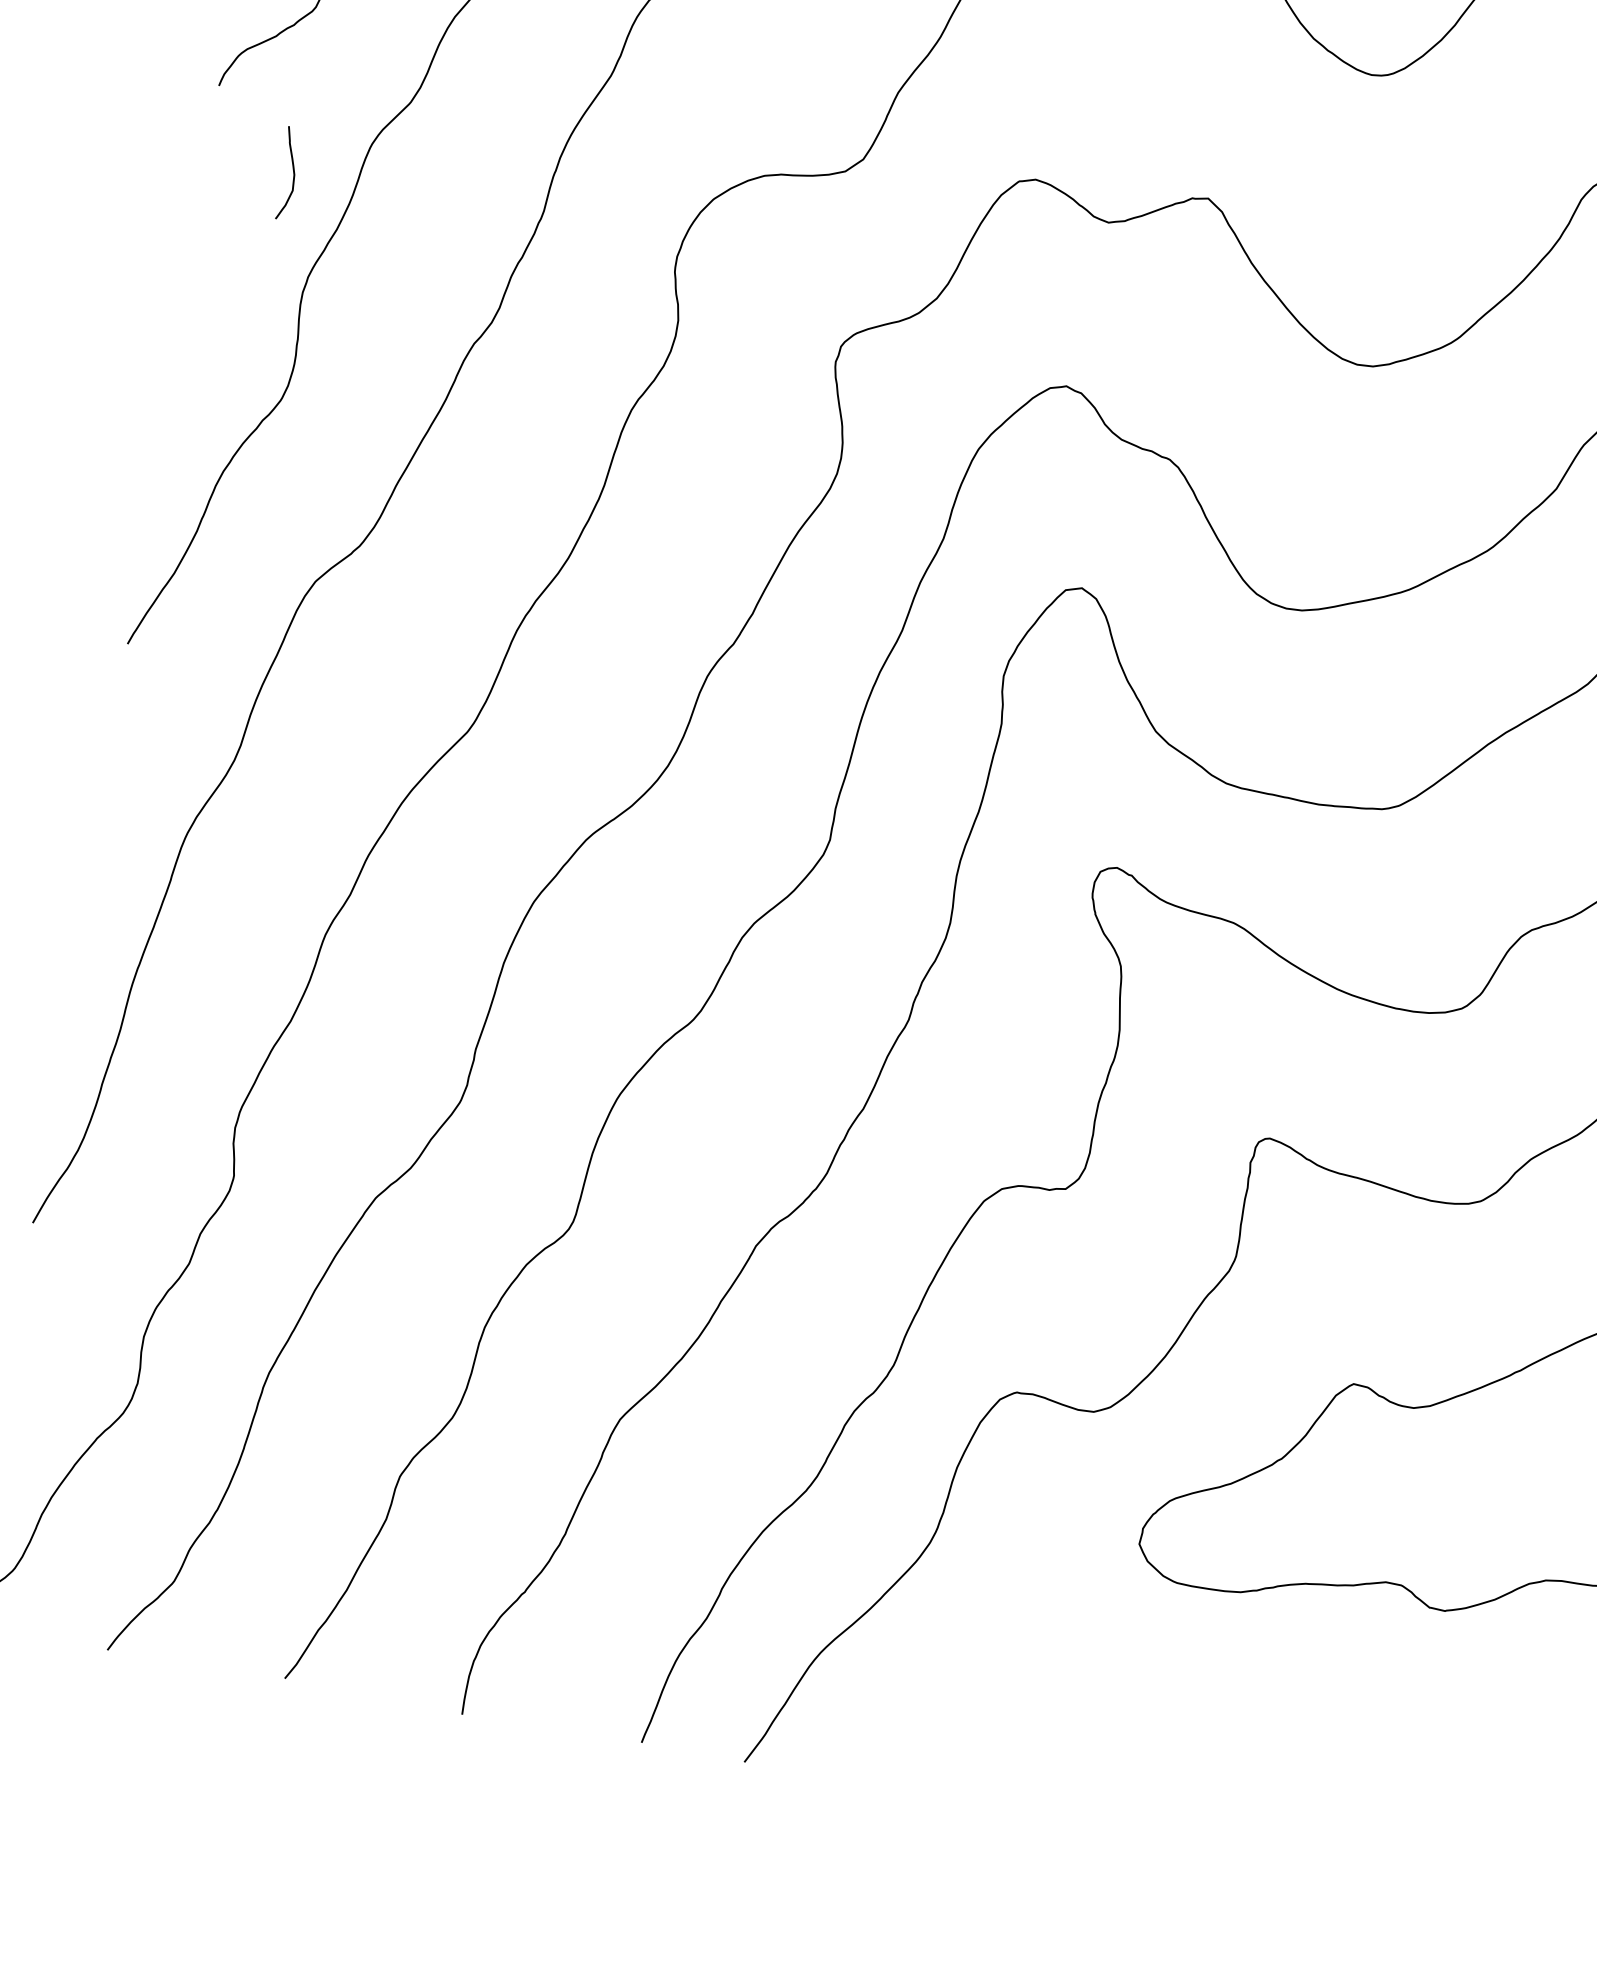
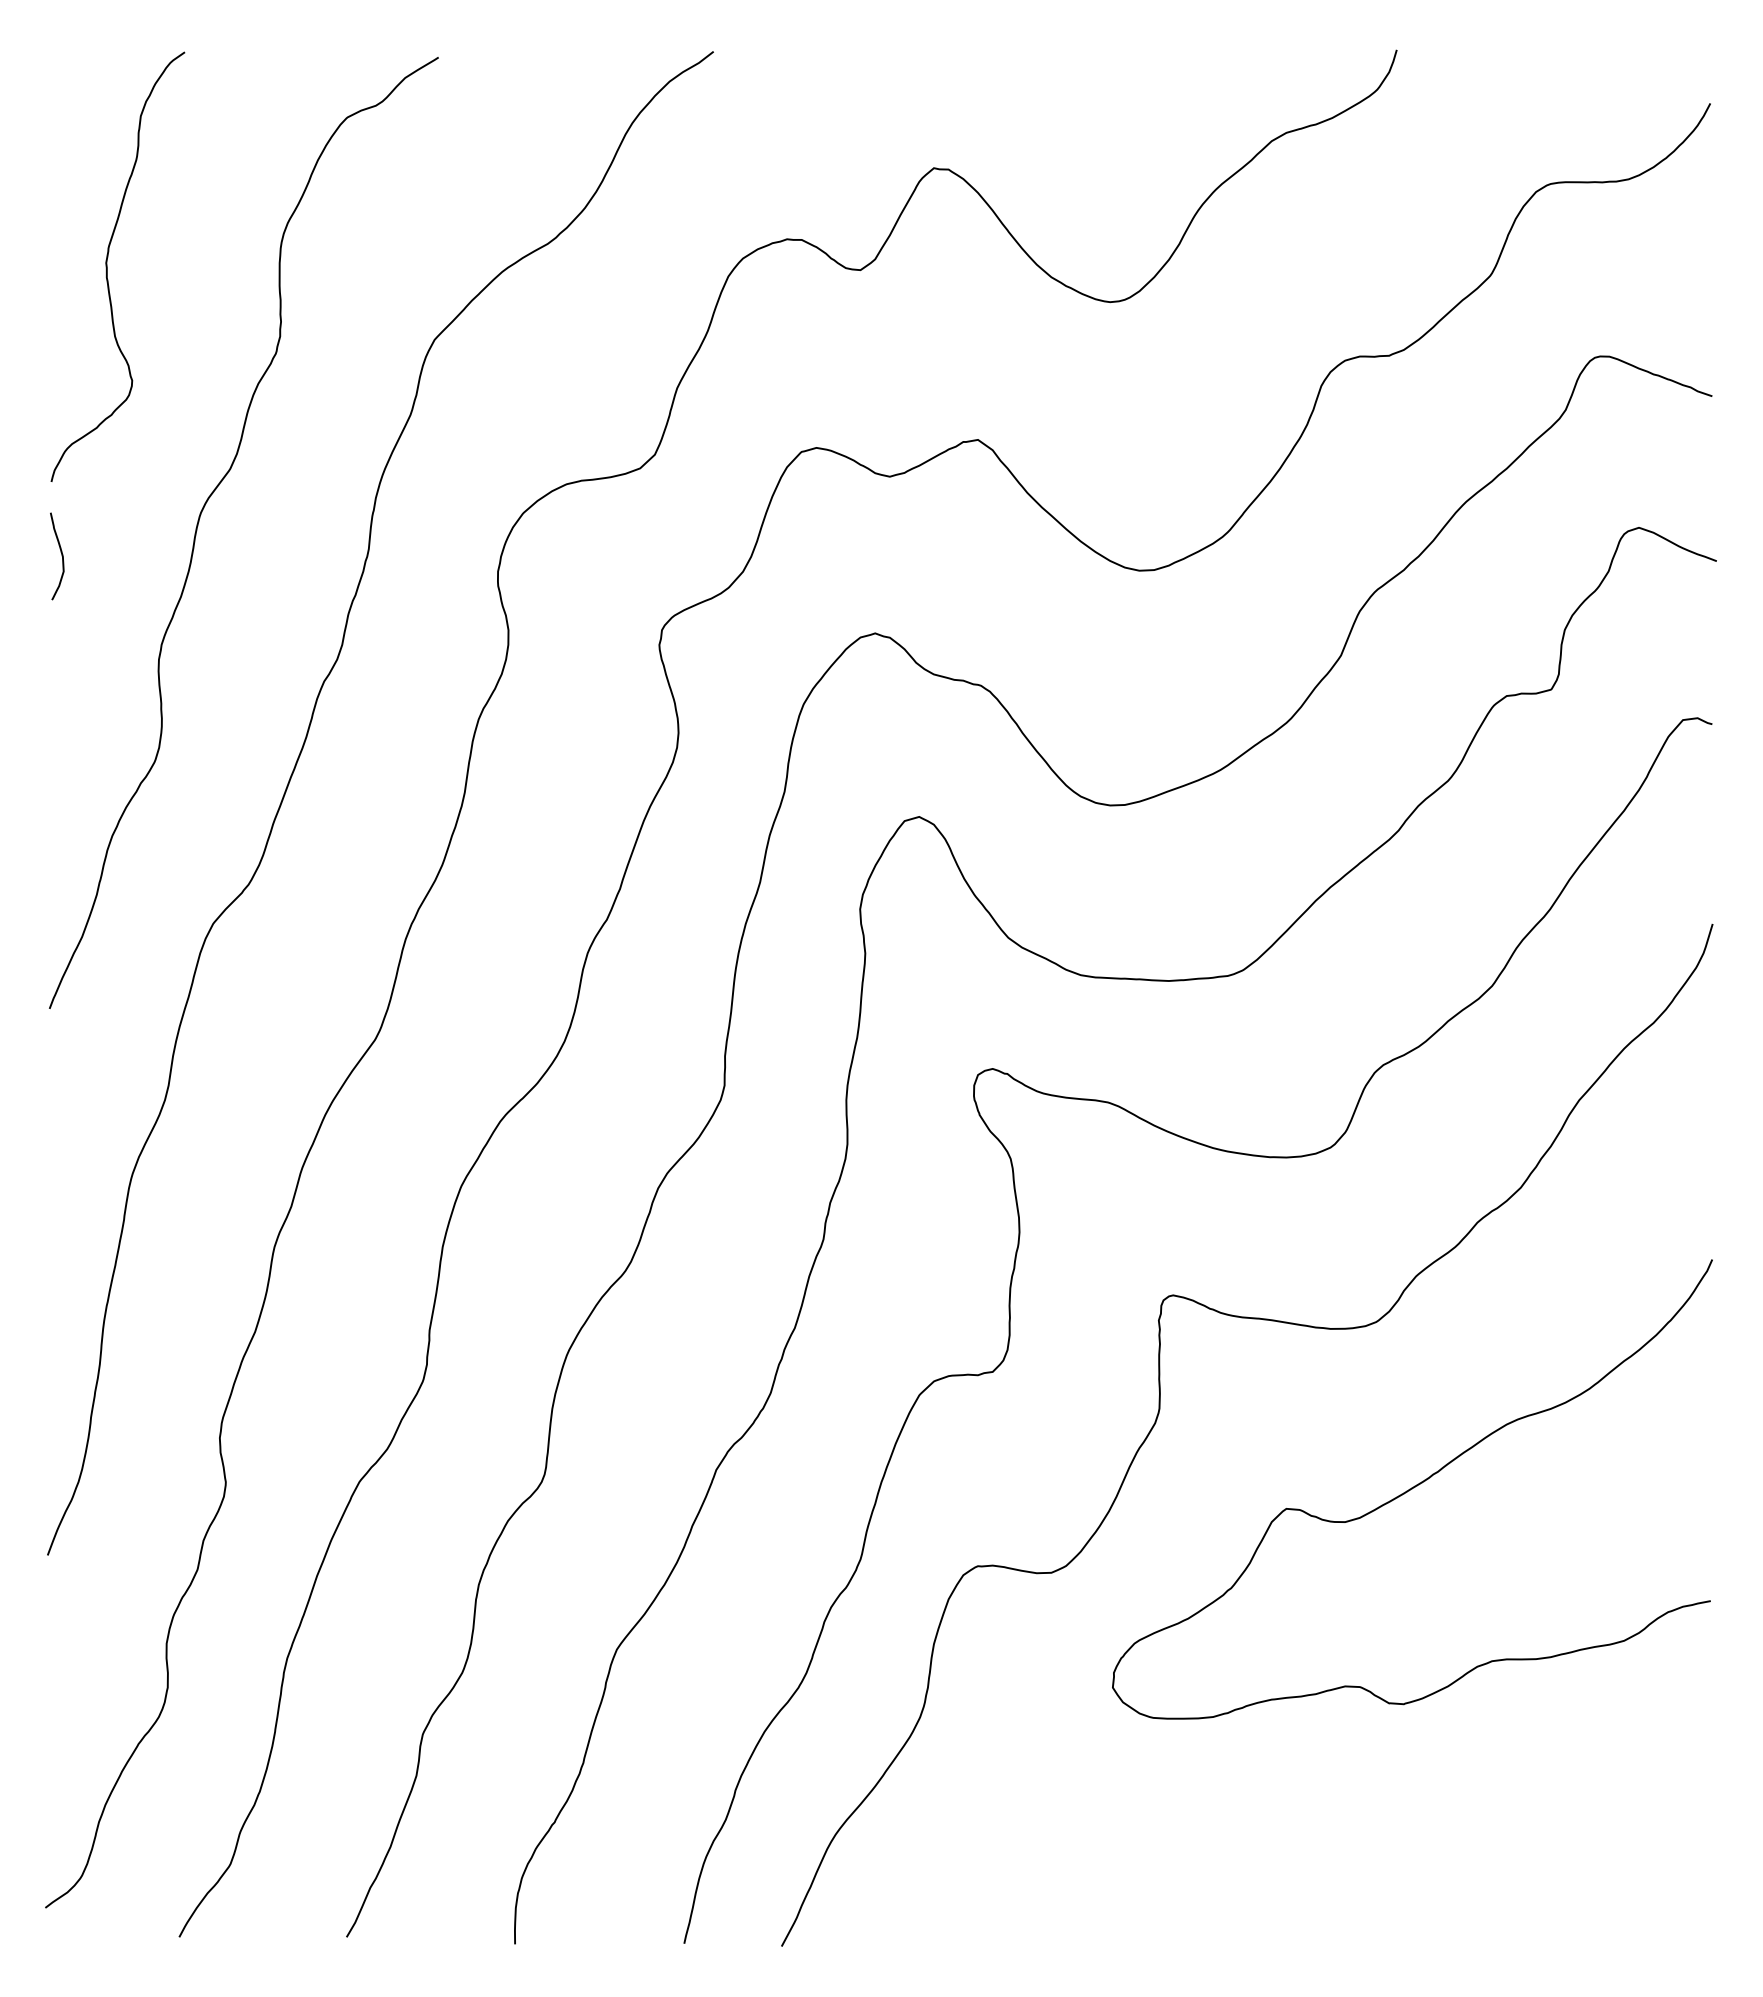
curve: (292, 174) -> (61, 556), moved

